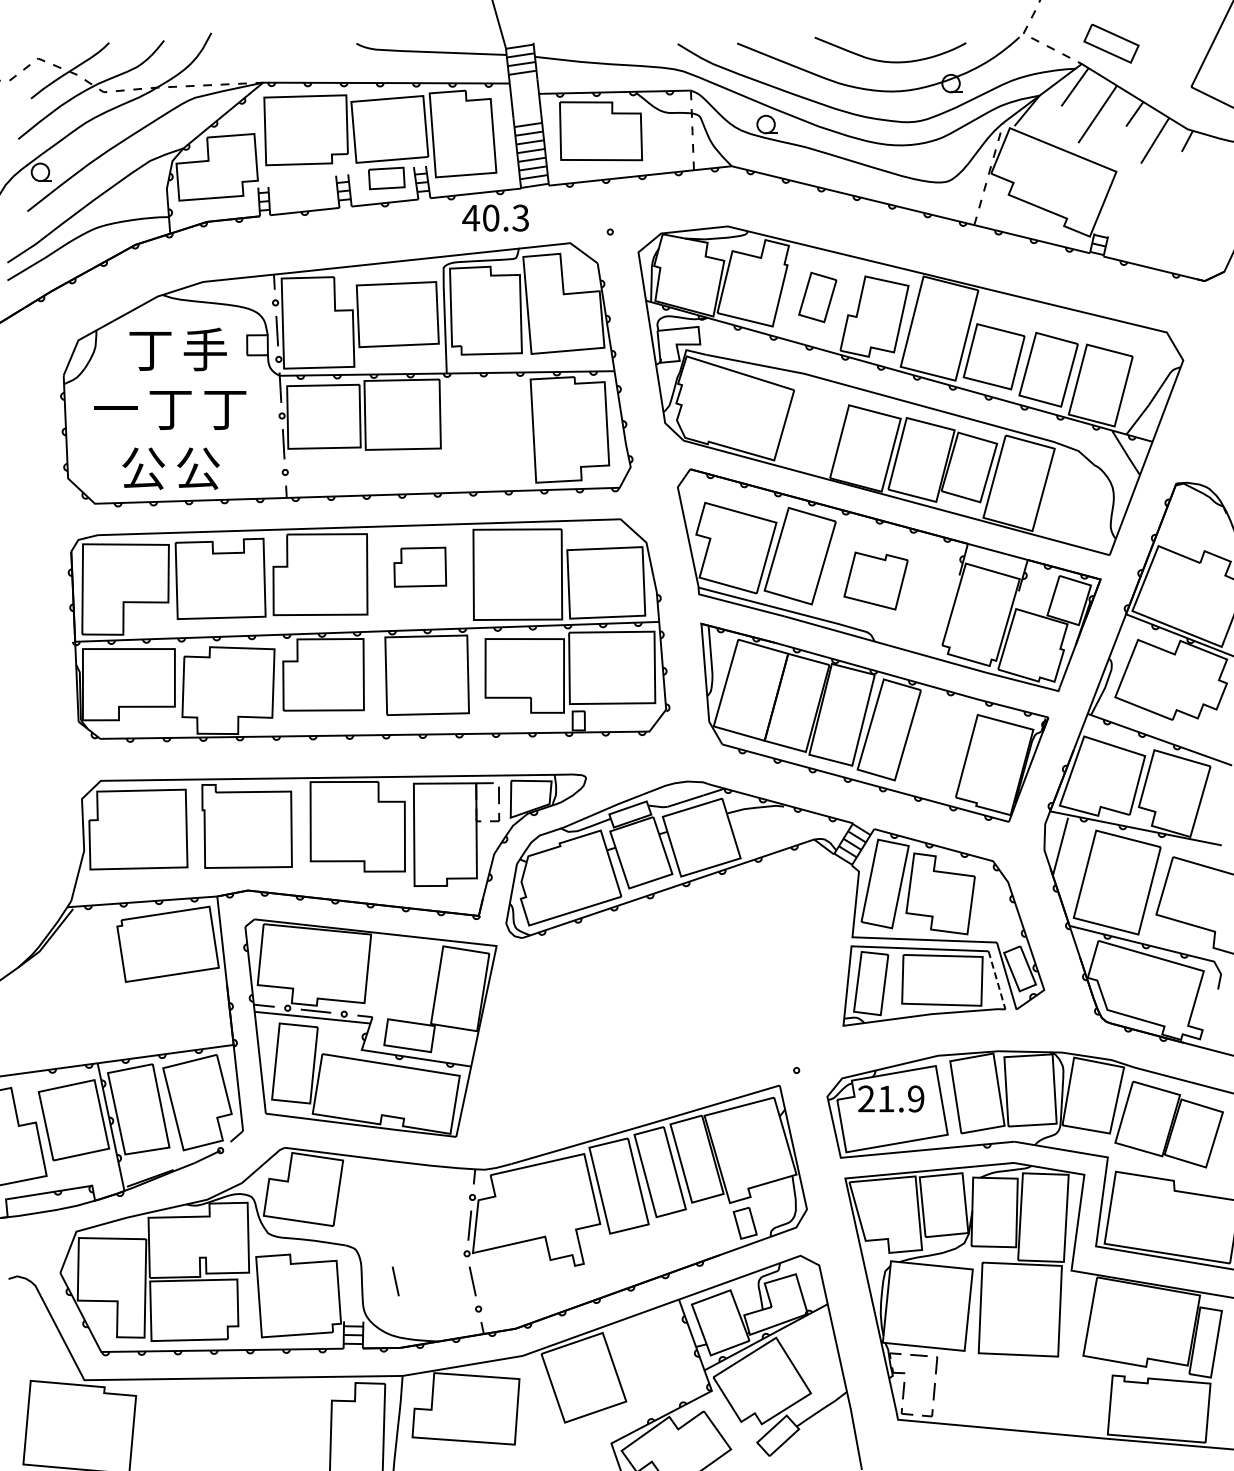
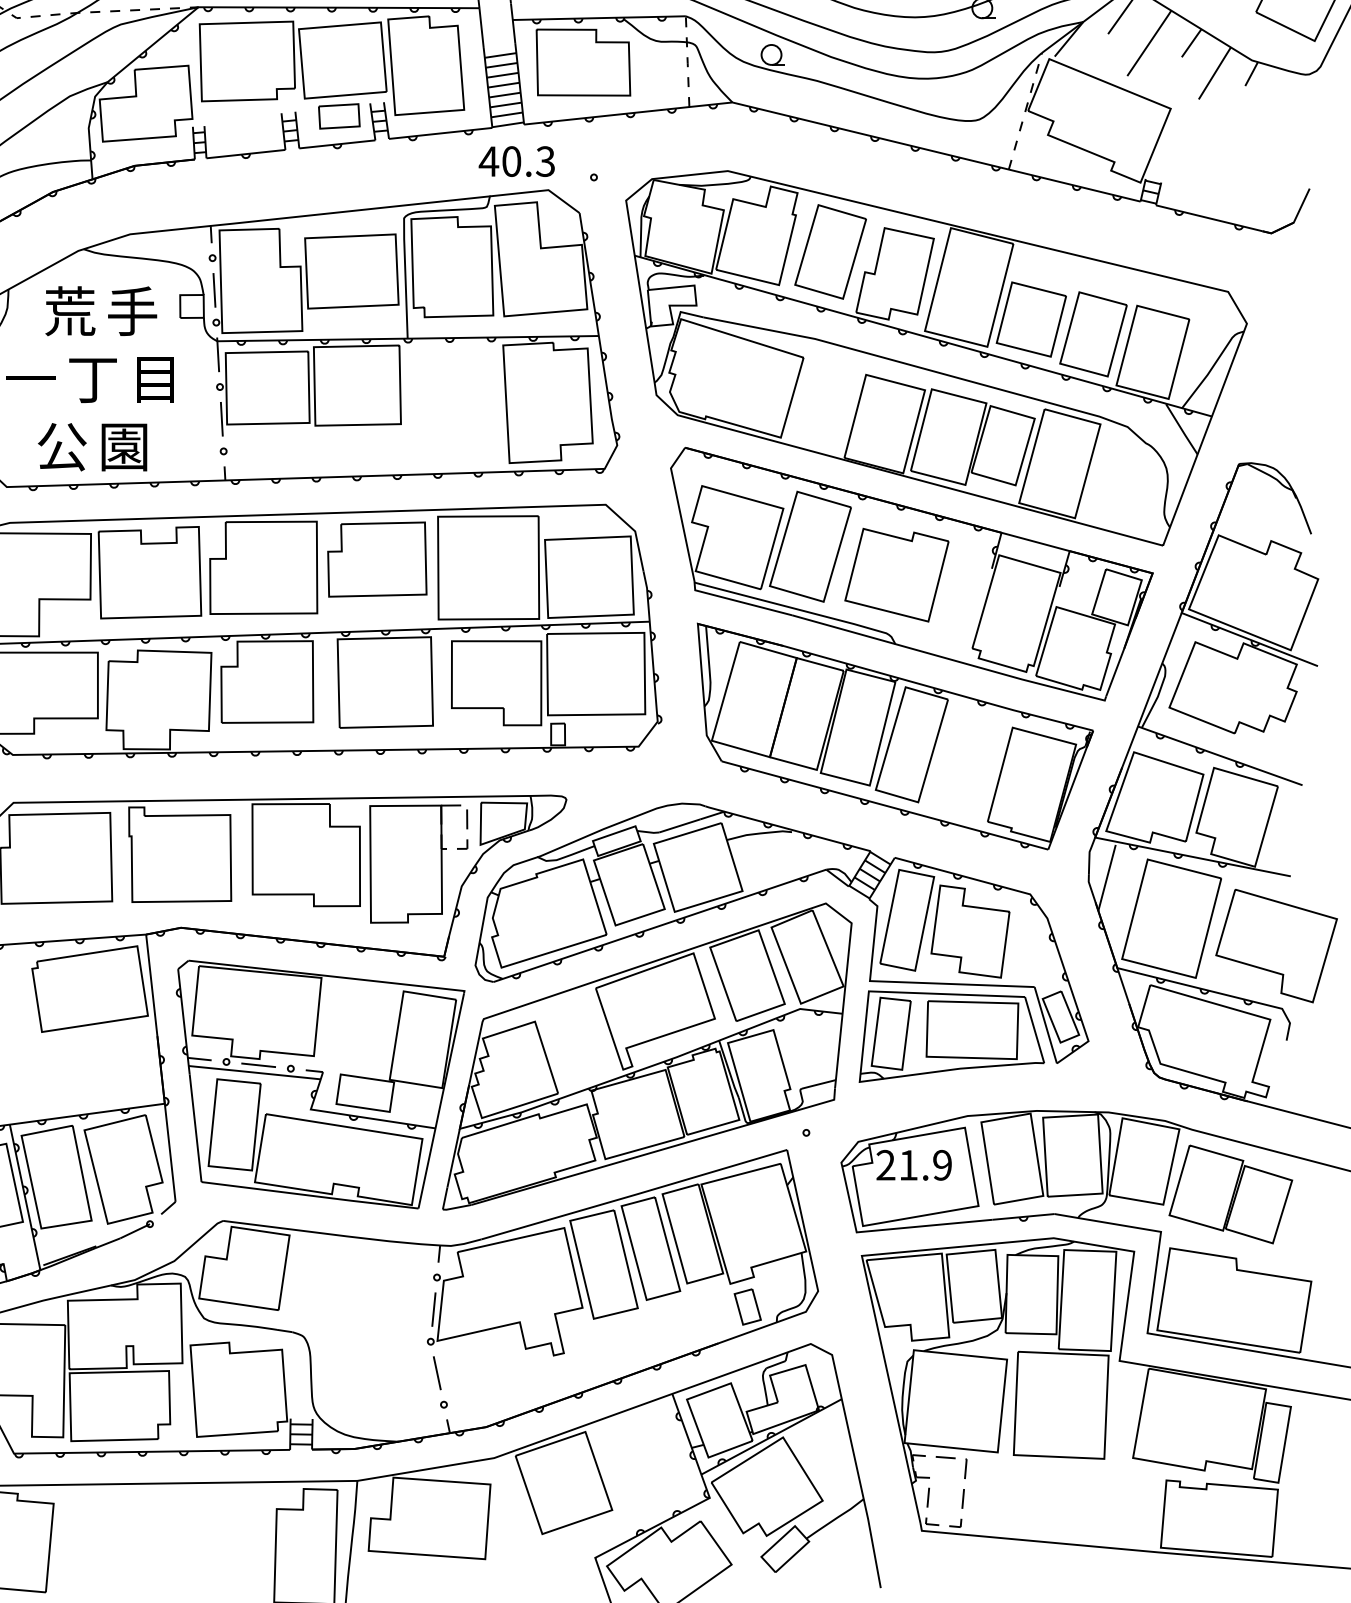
text: (495, 217) -> (516, 160), moved
part: (817, 297) -> (830, 252), size x1.67
text: (150, 349) -> (70, 311), 丁 -> 荒
text: (225, 409) -> (155, 379), 丁 -> 目
text: (198, 468) -> (124, 446), 公 -> 園
part: (420, 566) -> (377, 558), size x1.67
part: (875, 580) -> (896, 574), size x1.43
line: (997, 980) -> (1035, 1030), dashed -> solid
part: (656, 1003) -> (646, 1056), added
line: (395, 1281) -> (349, 1373), removed

